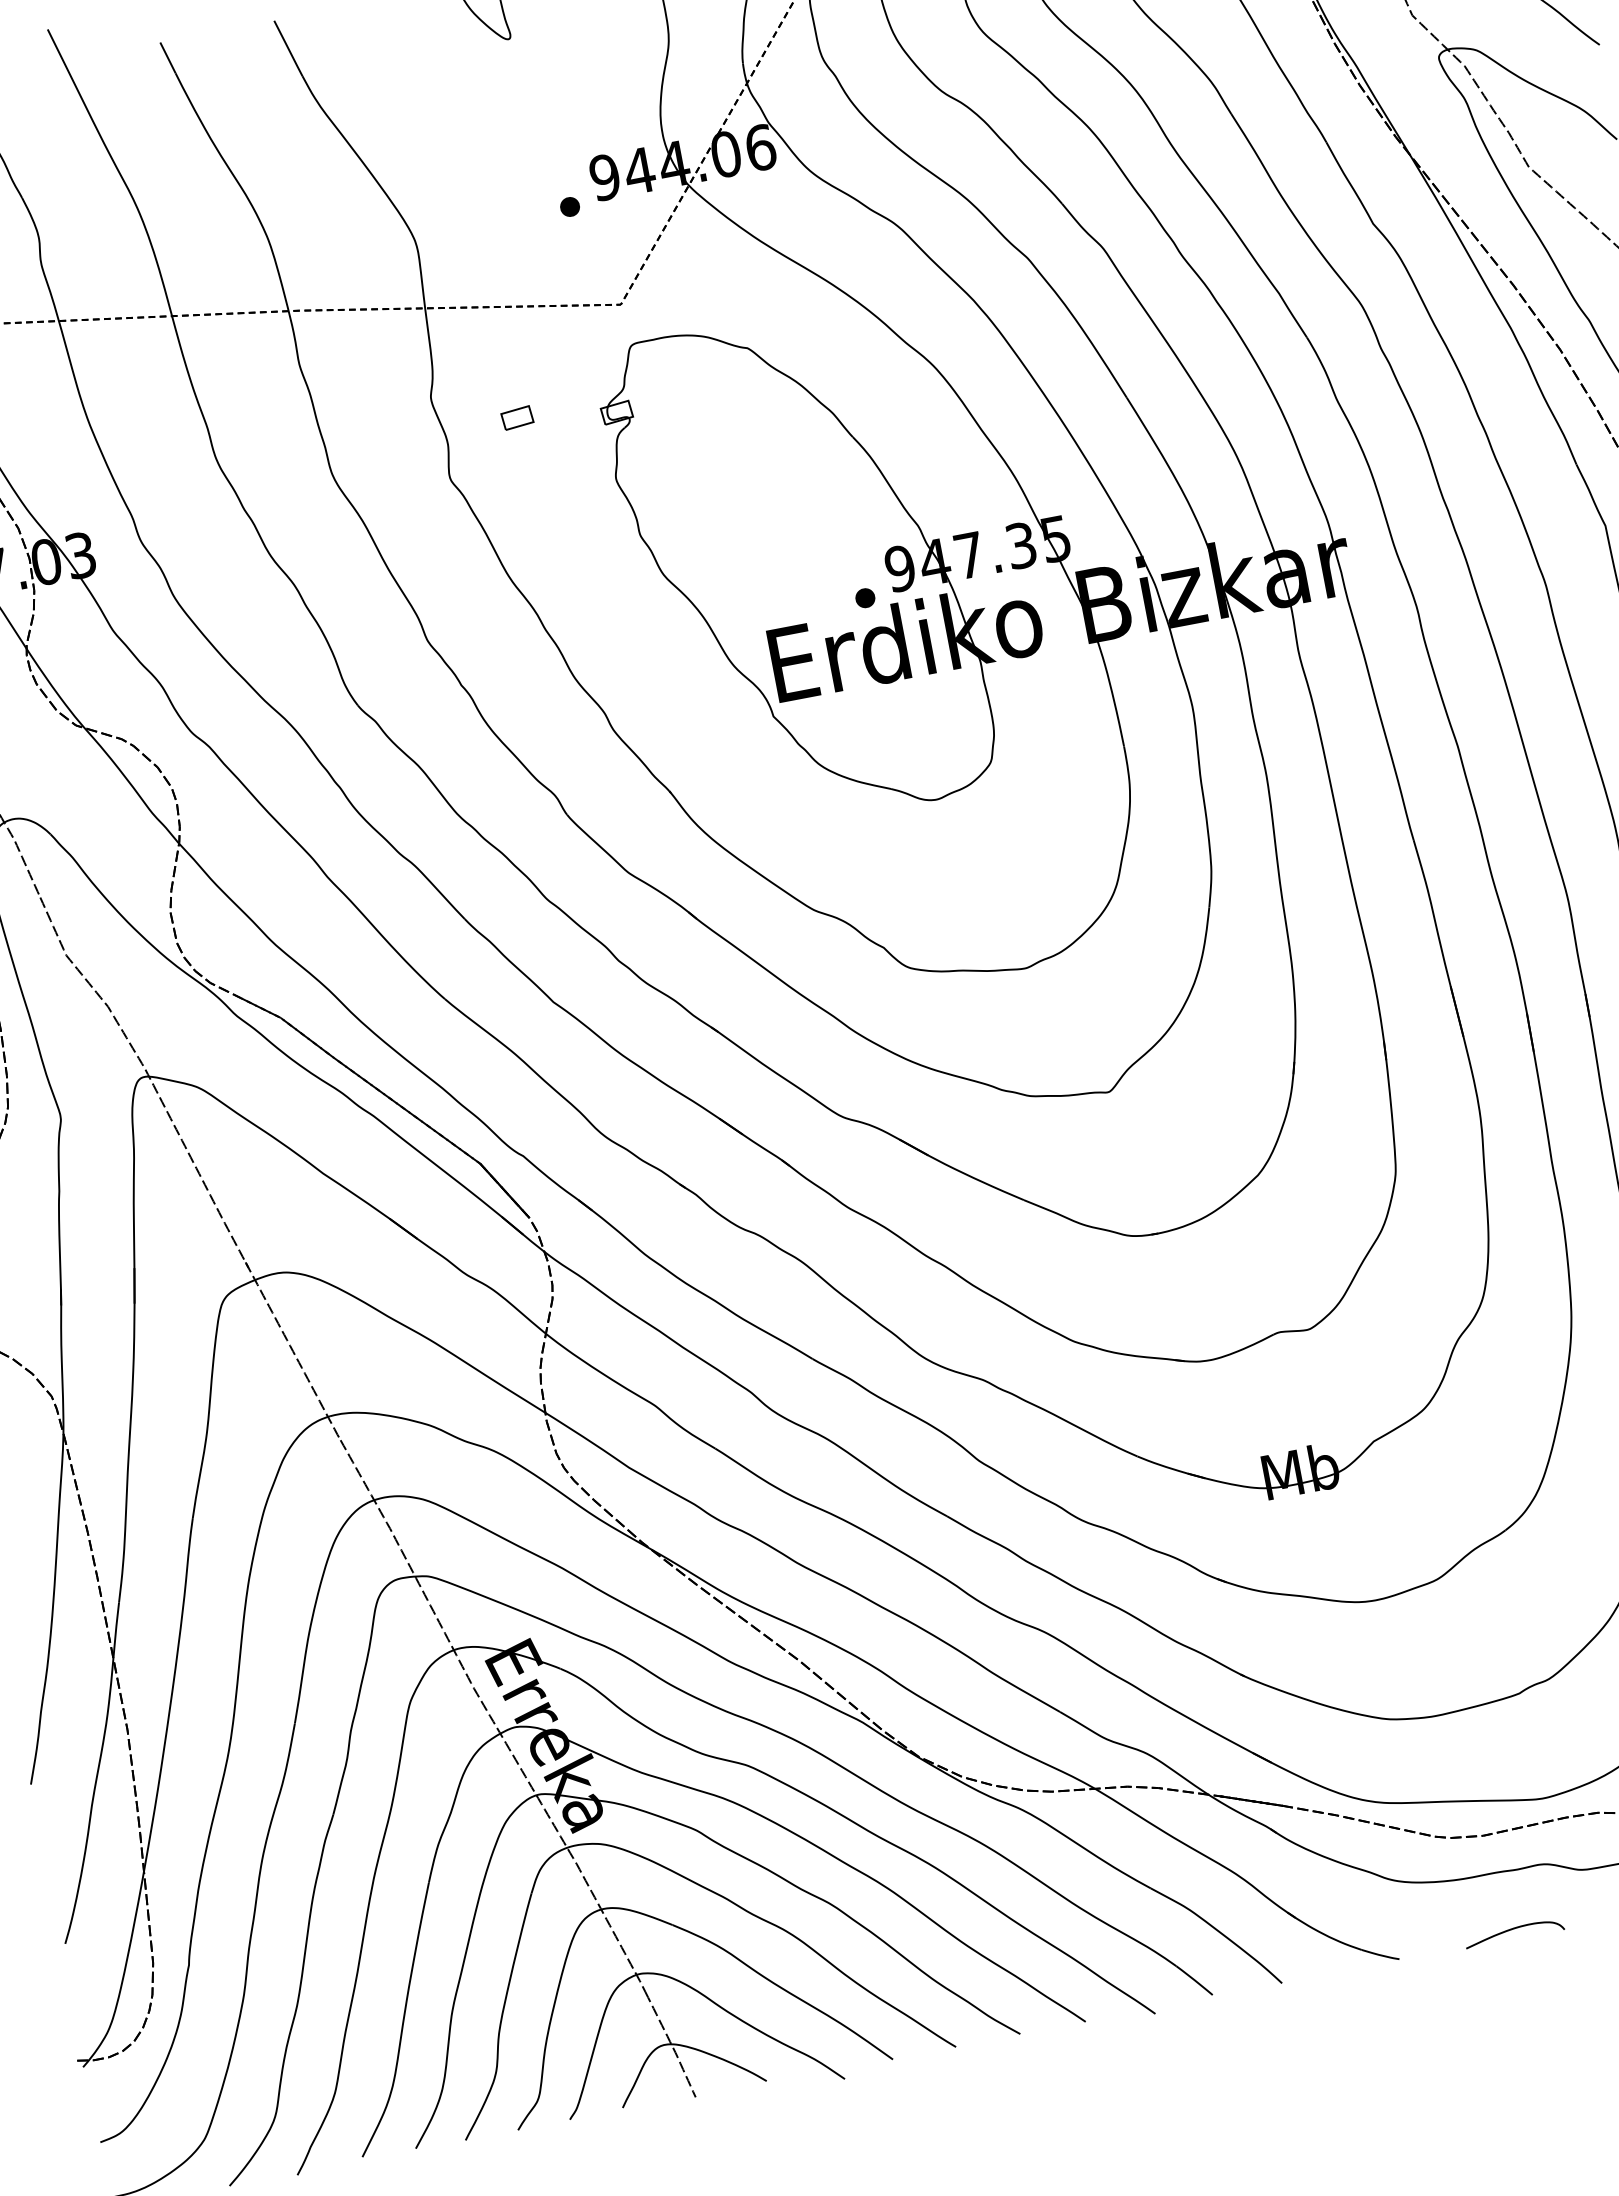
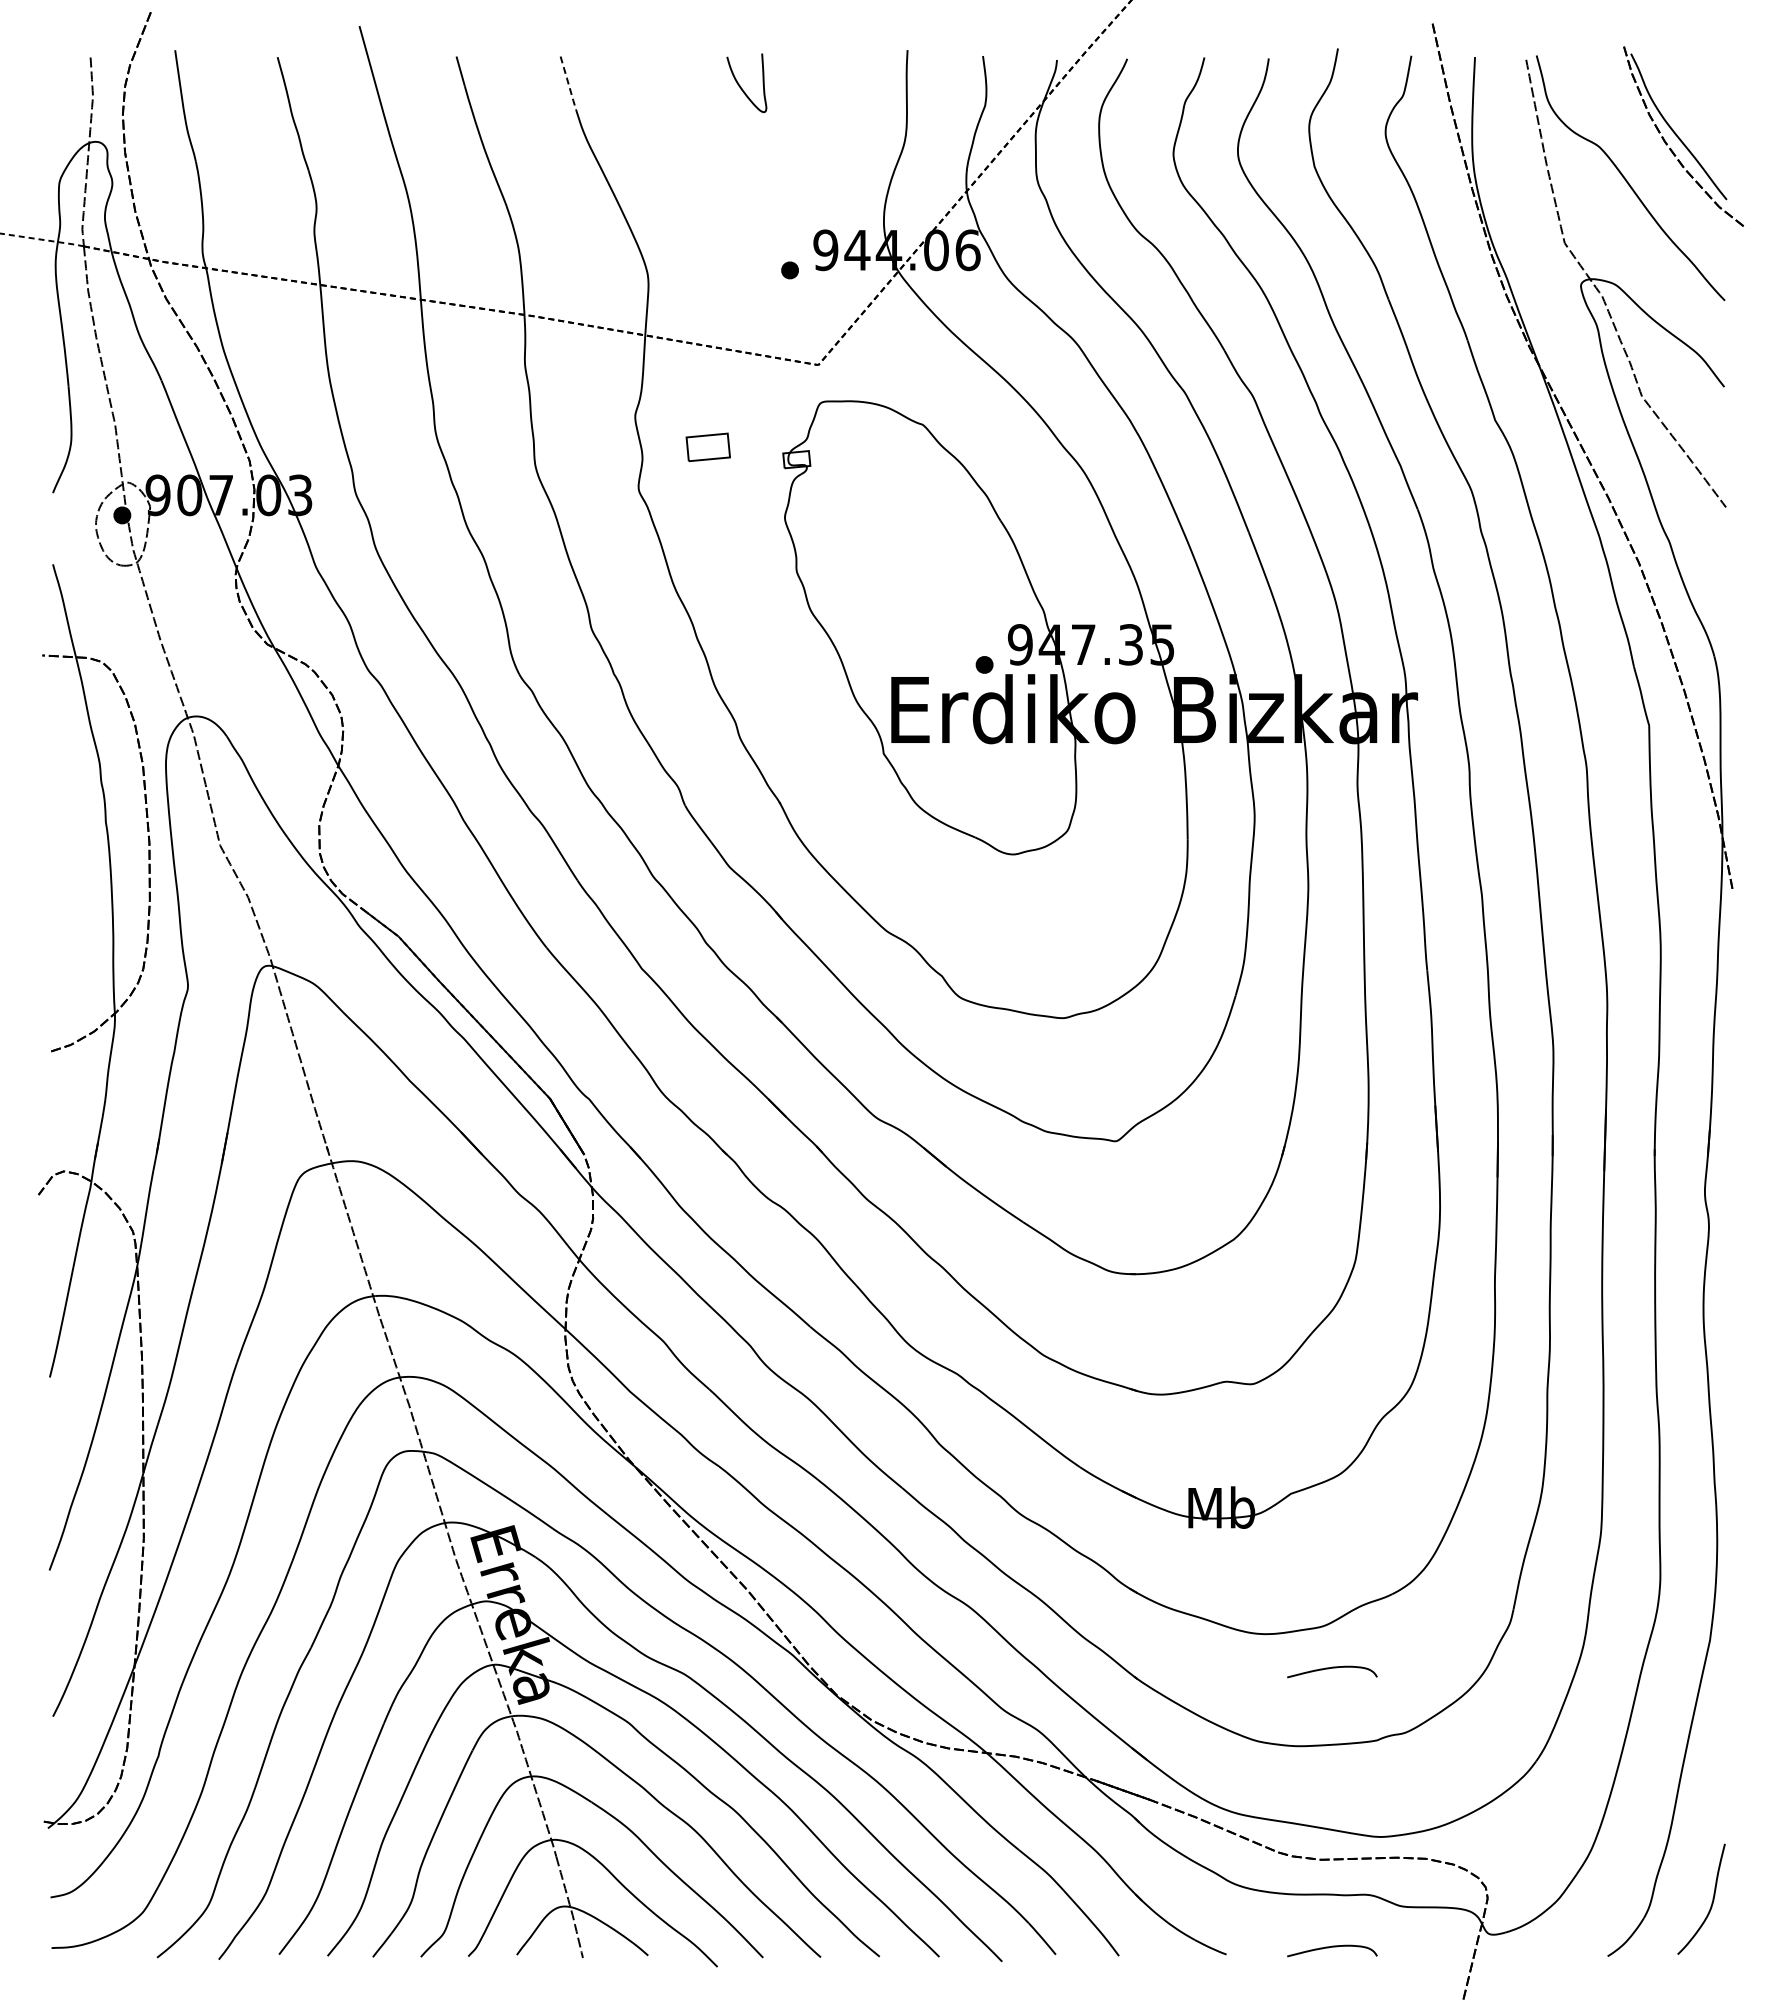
line: (288, 48) -> (568, 83), solid -> dashed
part: (516, 418) -> (707, 447), size x1.6
curve: (1455, 1624) -> (1332, 1668), added

